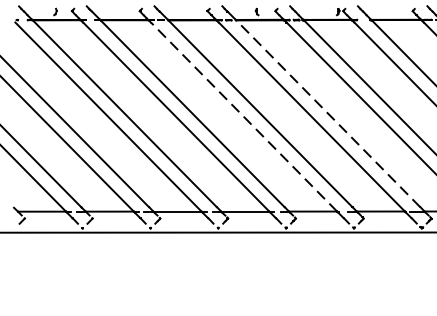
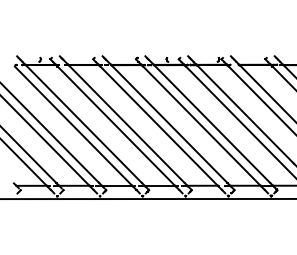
line: (328, 114) -> (212, 124), dashed -> solid
line: (244, 117) -> (159, 126), dashed -> solid

